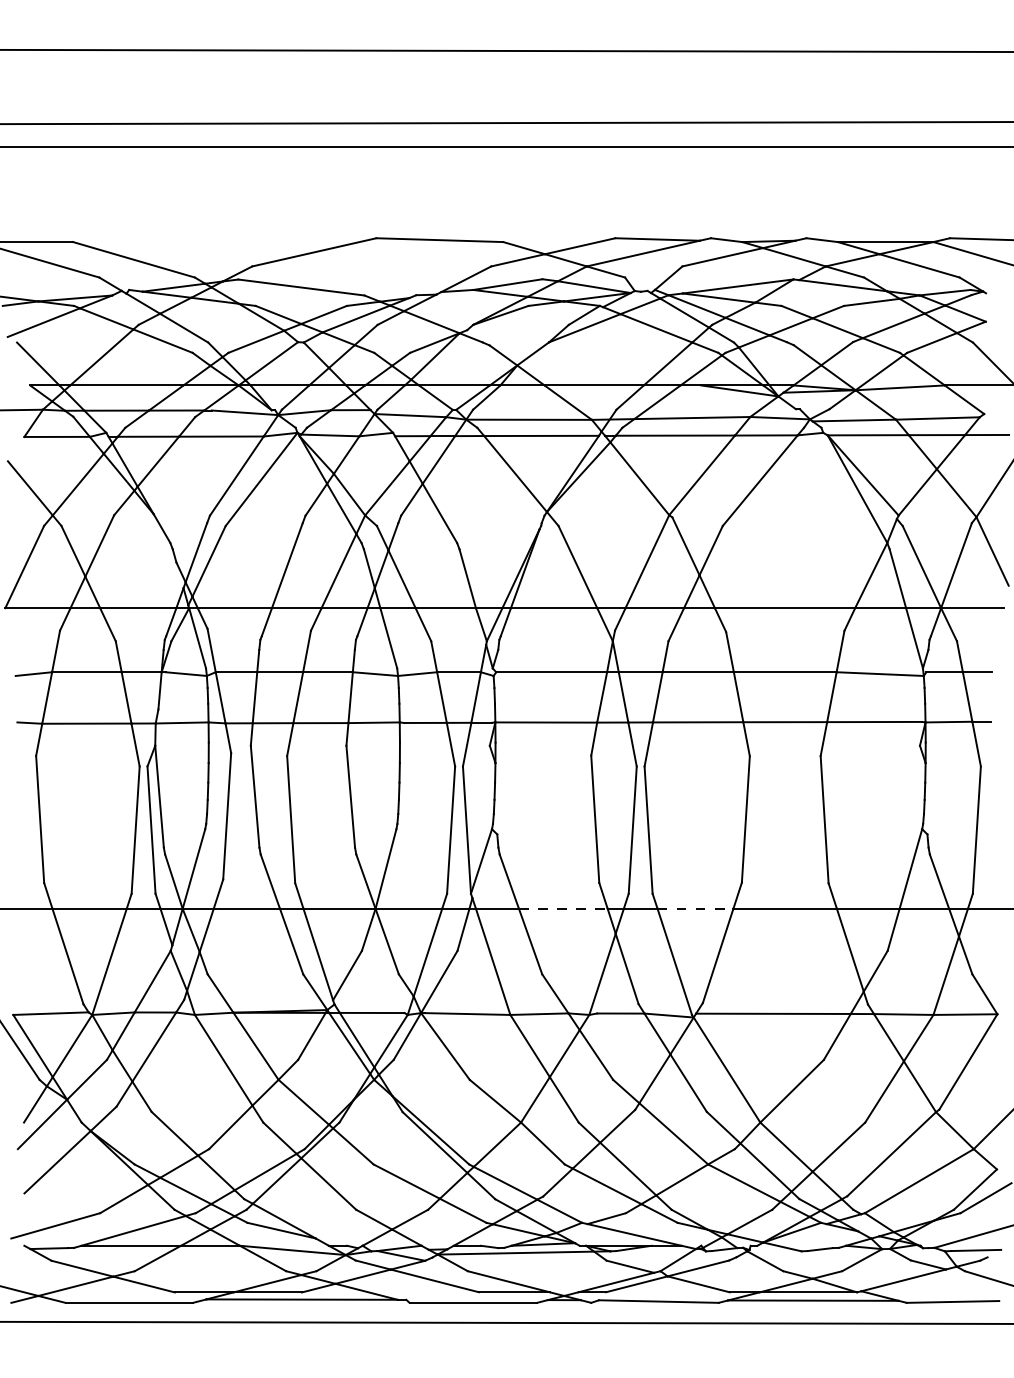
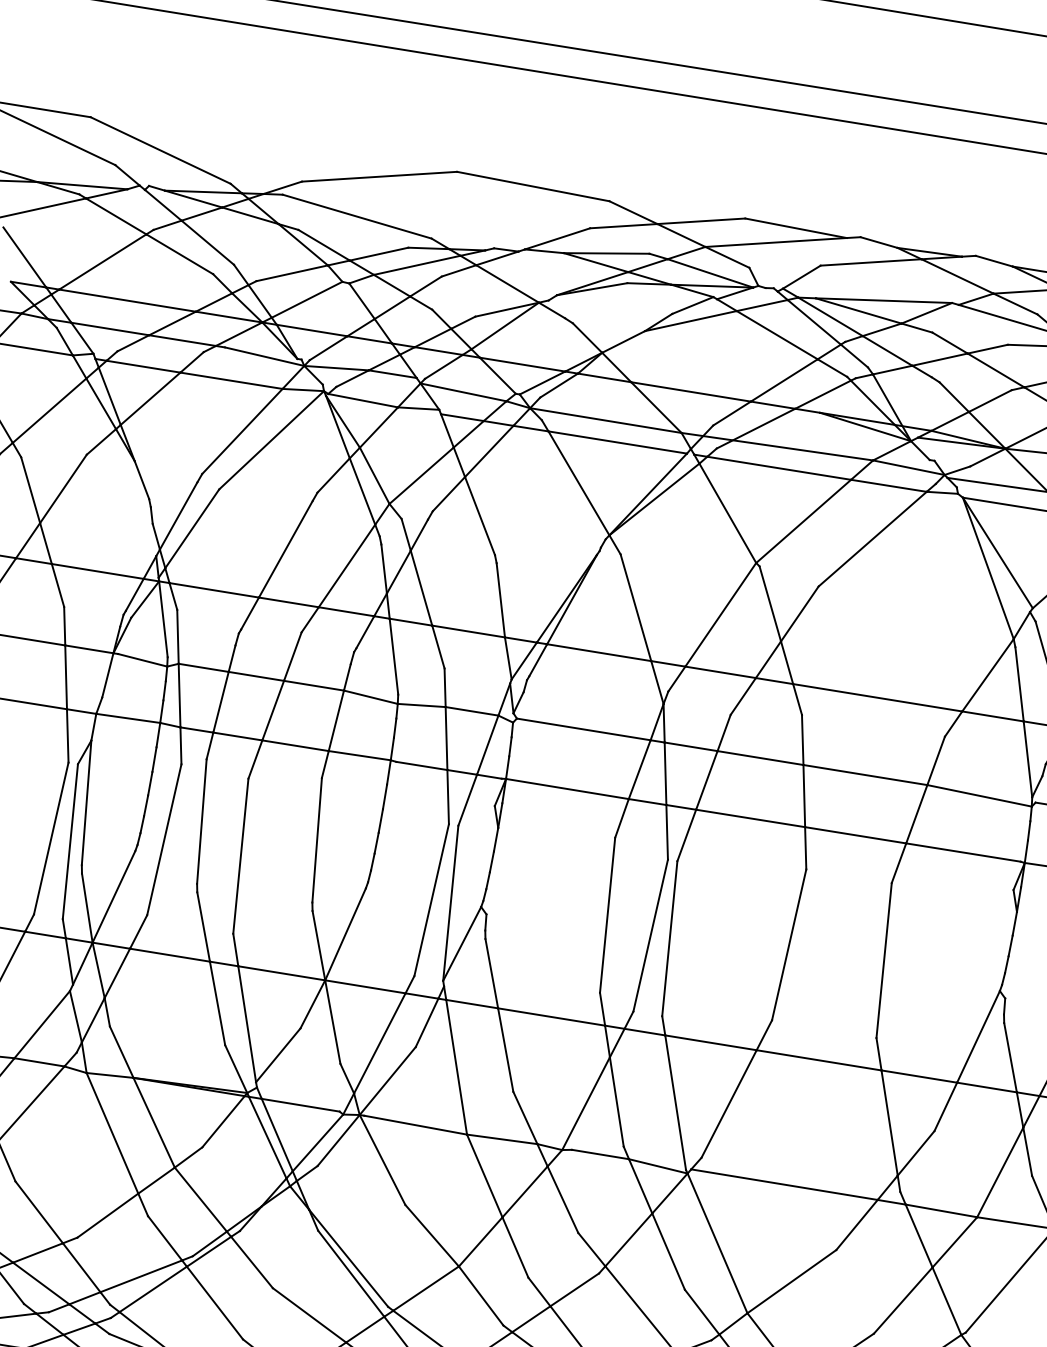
line: (563, 908) -> (551, 1016), dashed -> solid
line: (695, 908) -> (711, 1042), dashed -> solid

